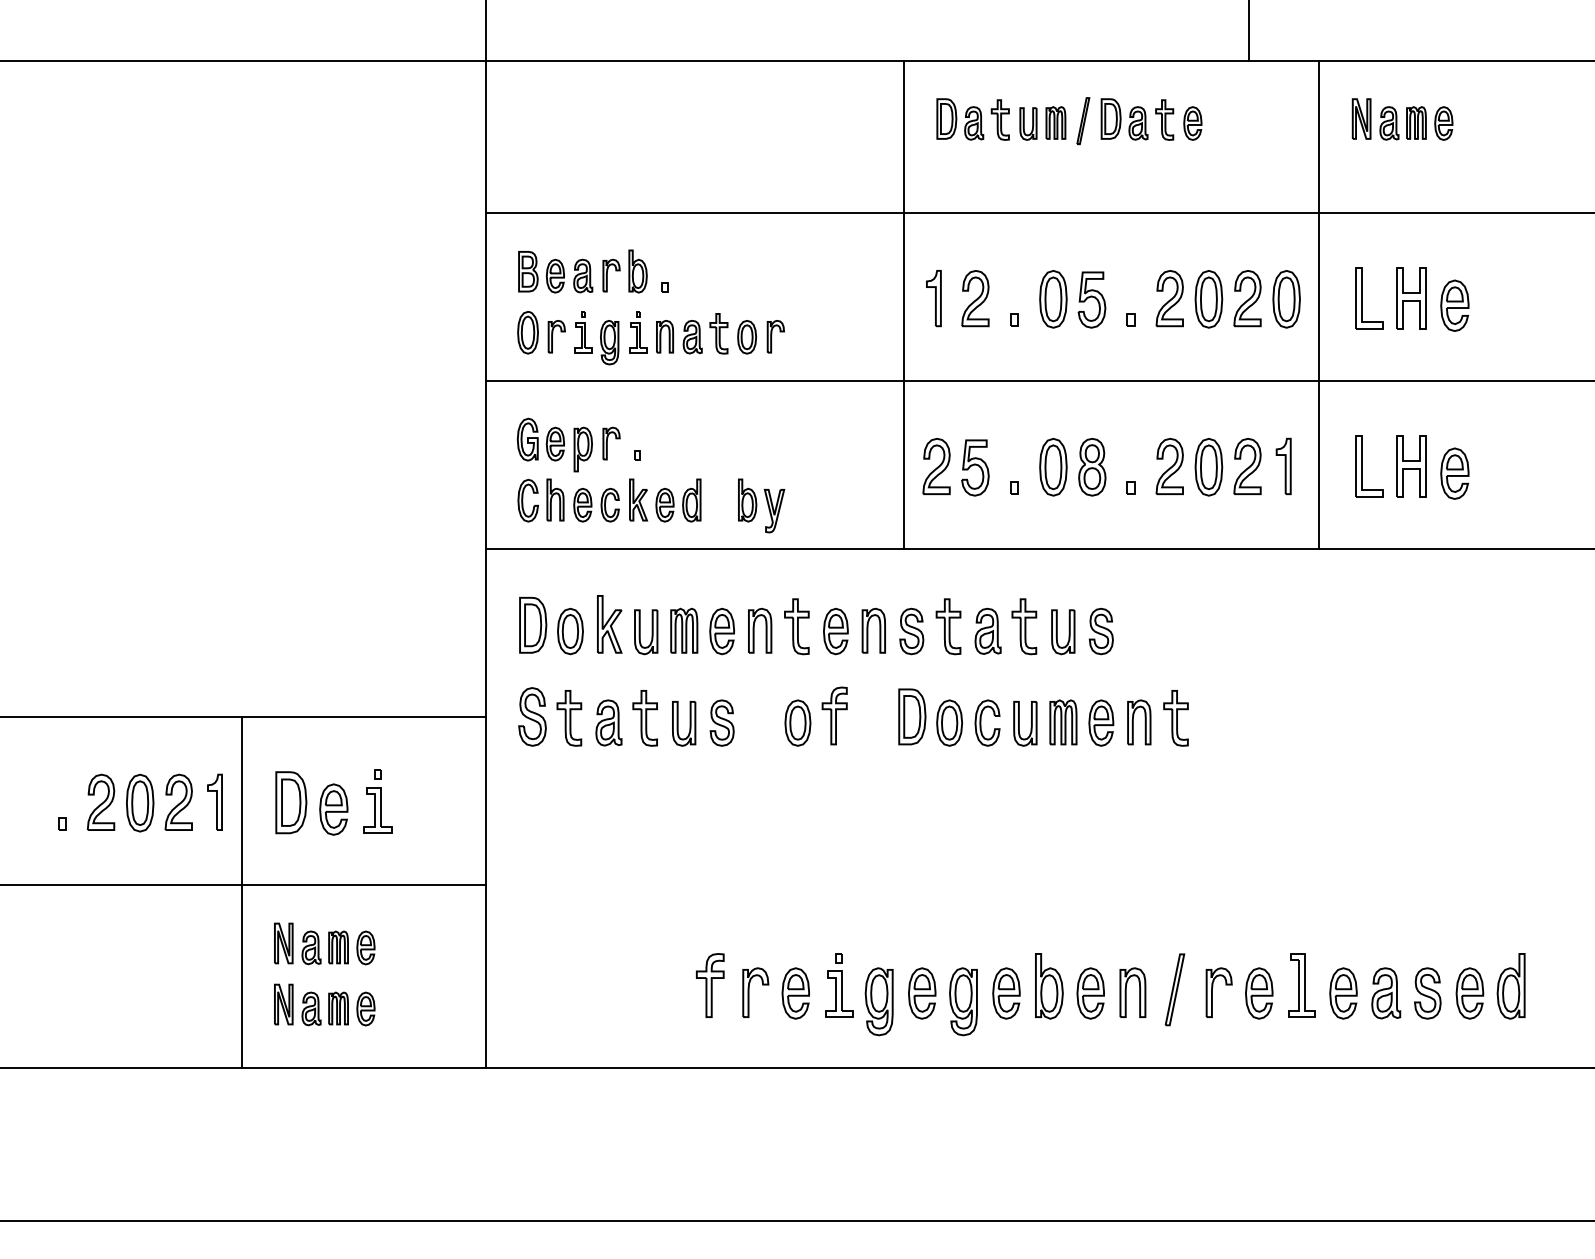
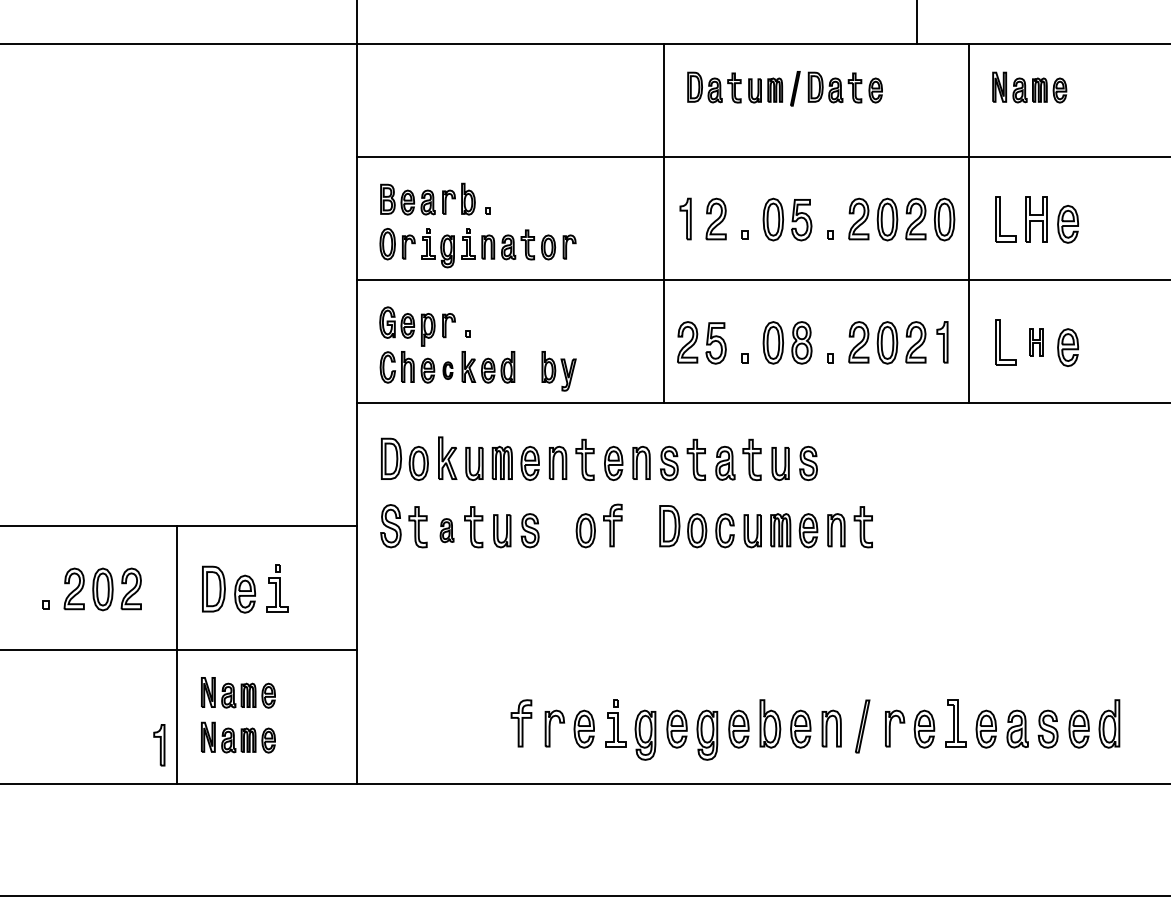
part: (1411, 466) -> (1036, 342), size x0.6
part: (609, 504) -> (447, 370), size x0.7
part: (608, 722) -> (446, 530), size x0.7
part: (214, 801) -> (158, 744), moved

